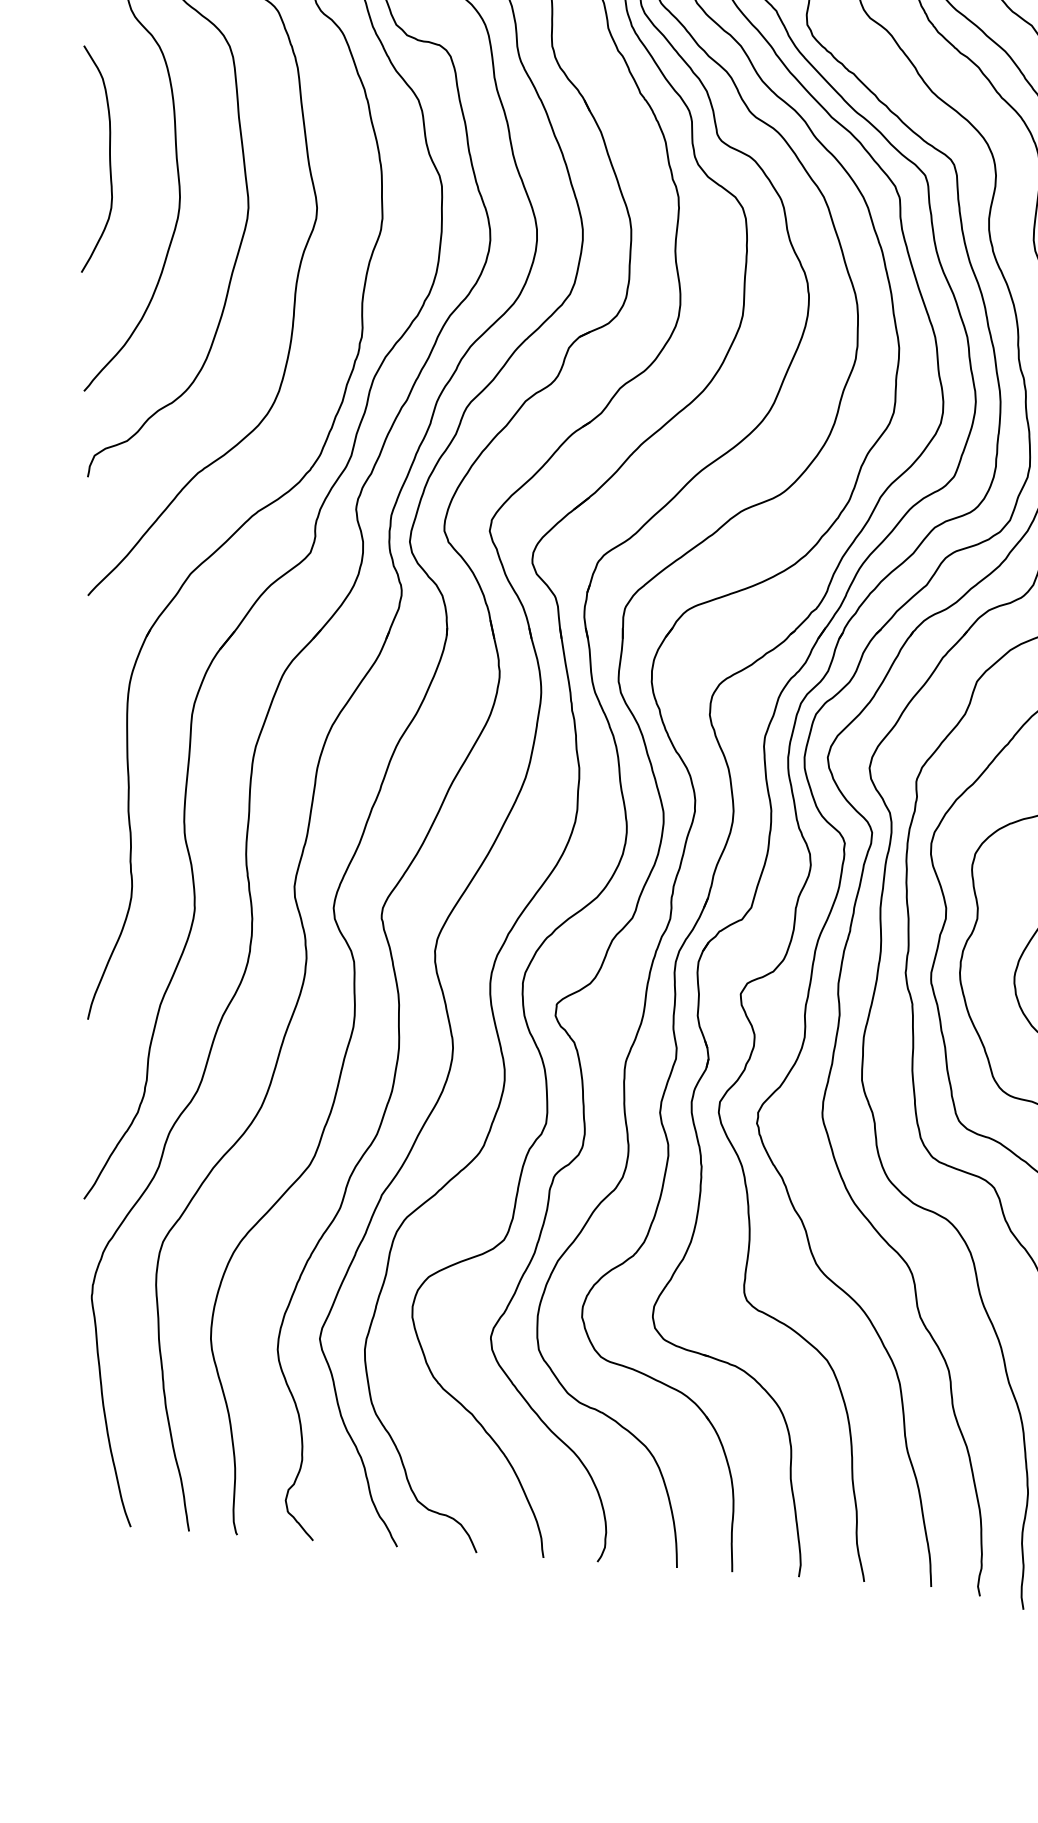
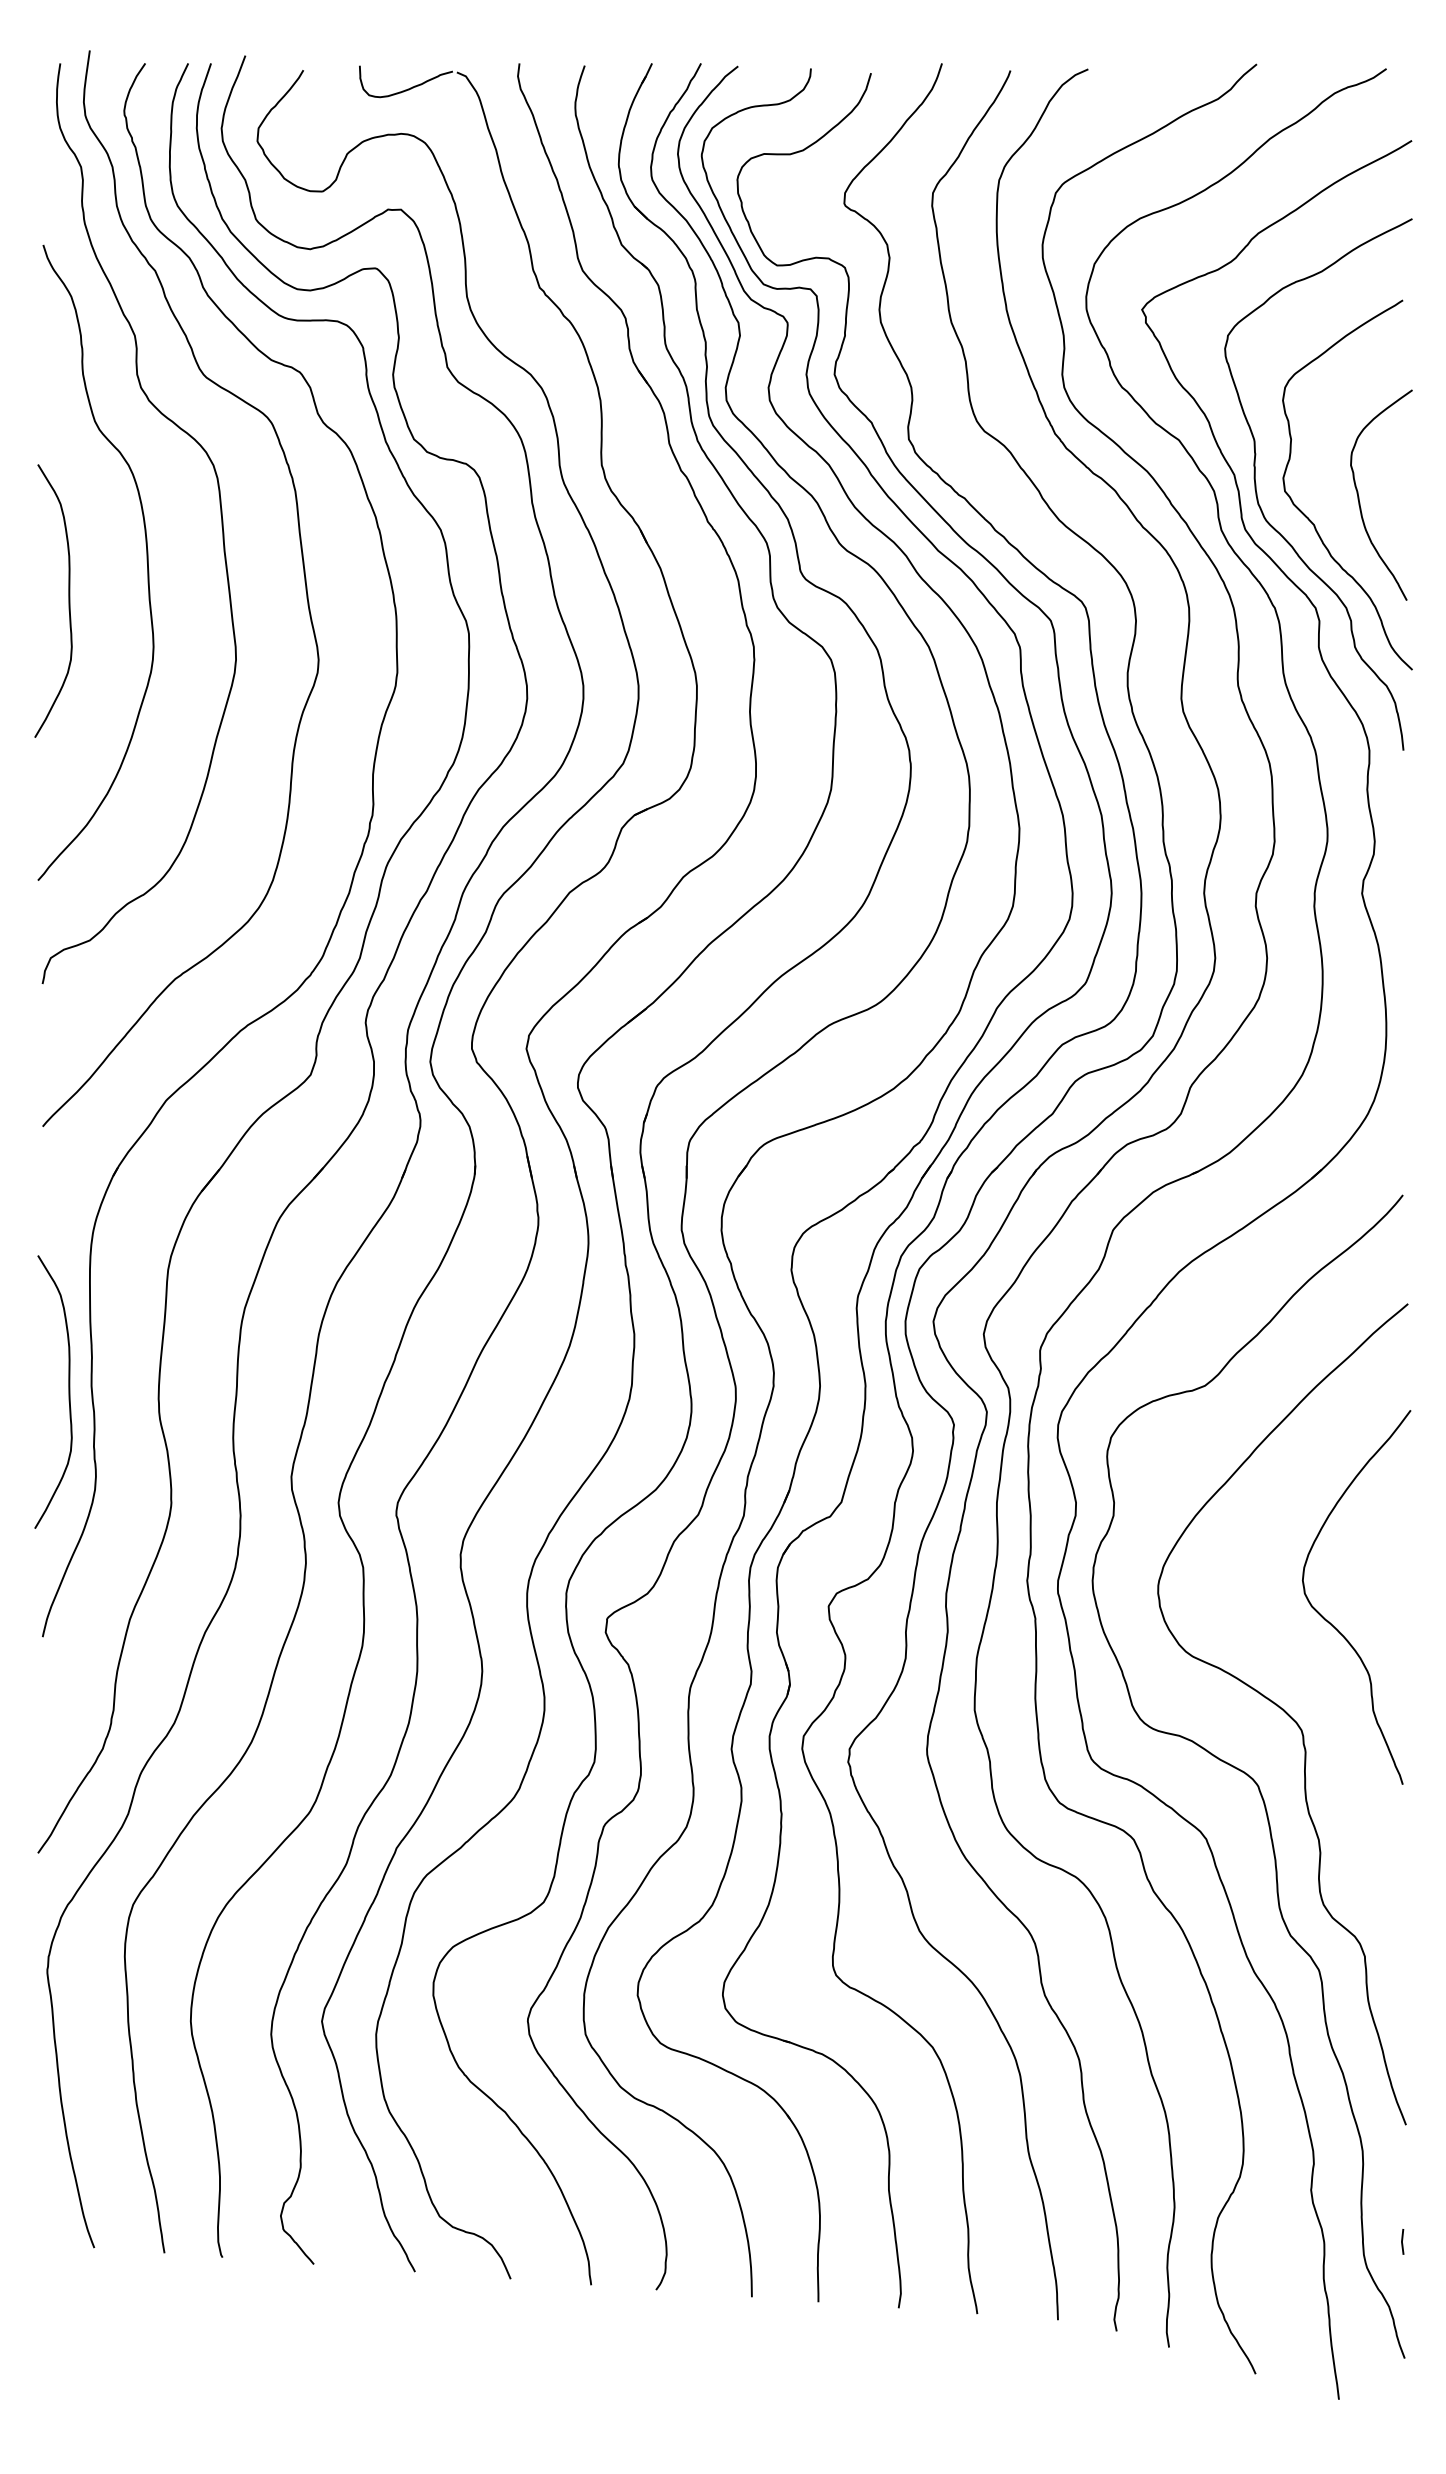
curve: (109, 815) -> (68, 1391), added

